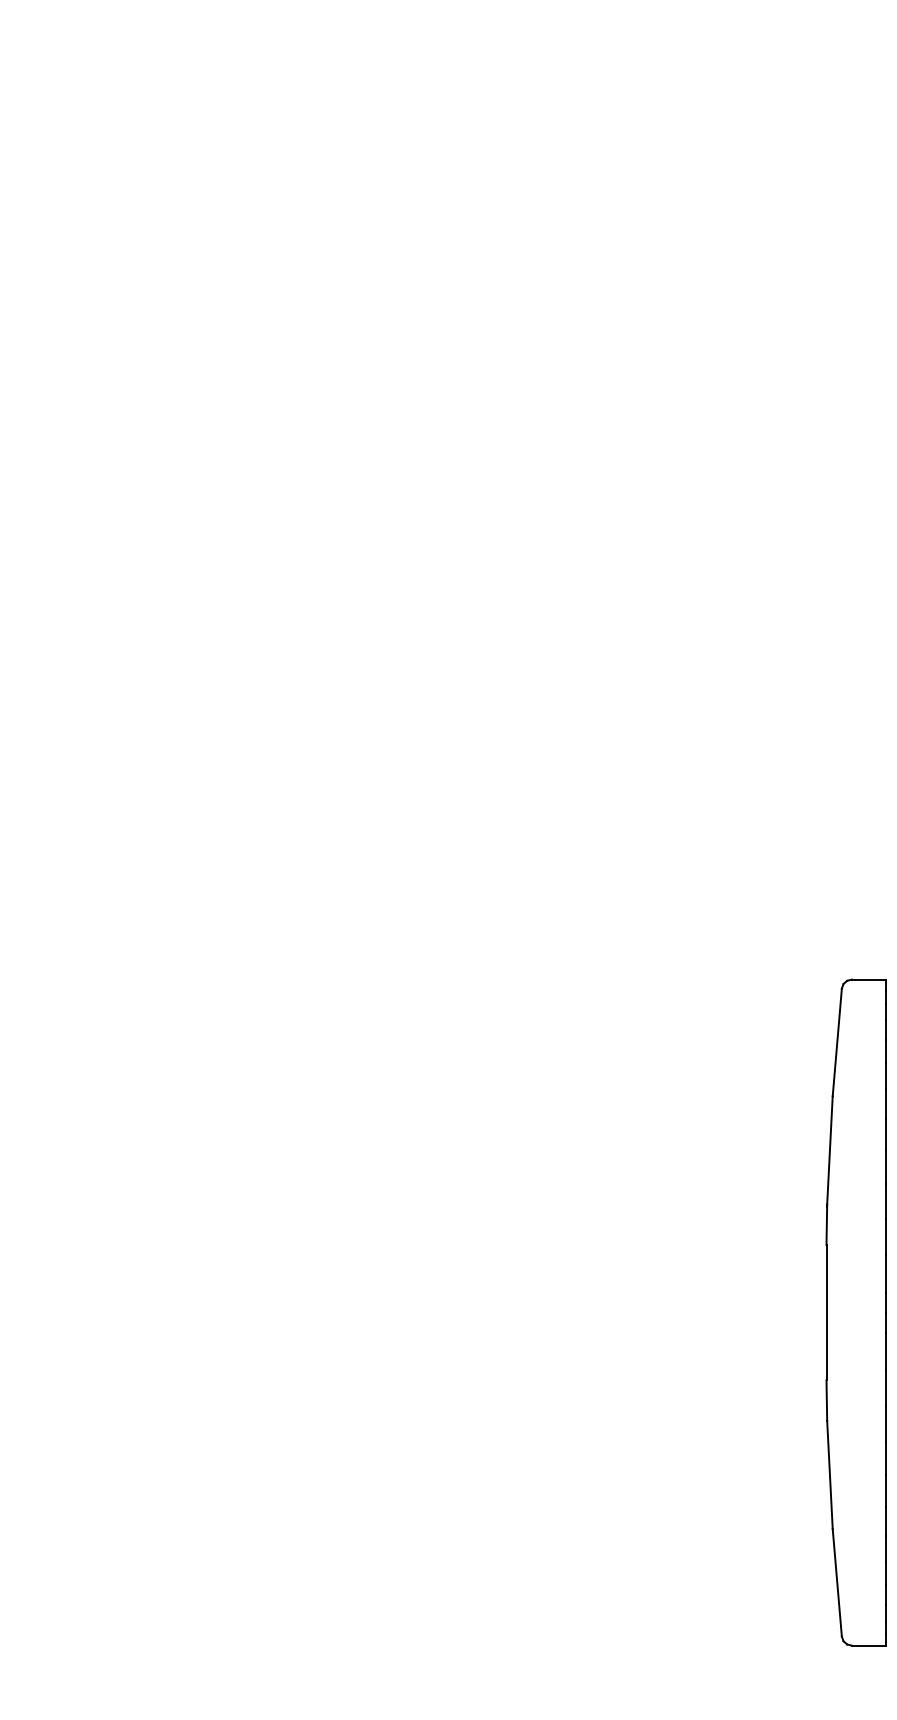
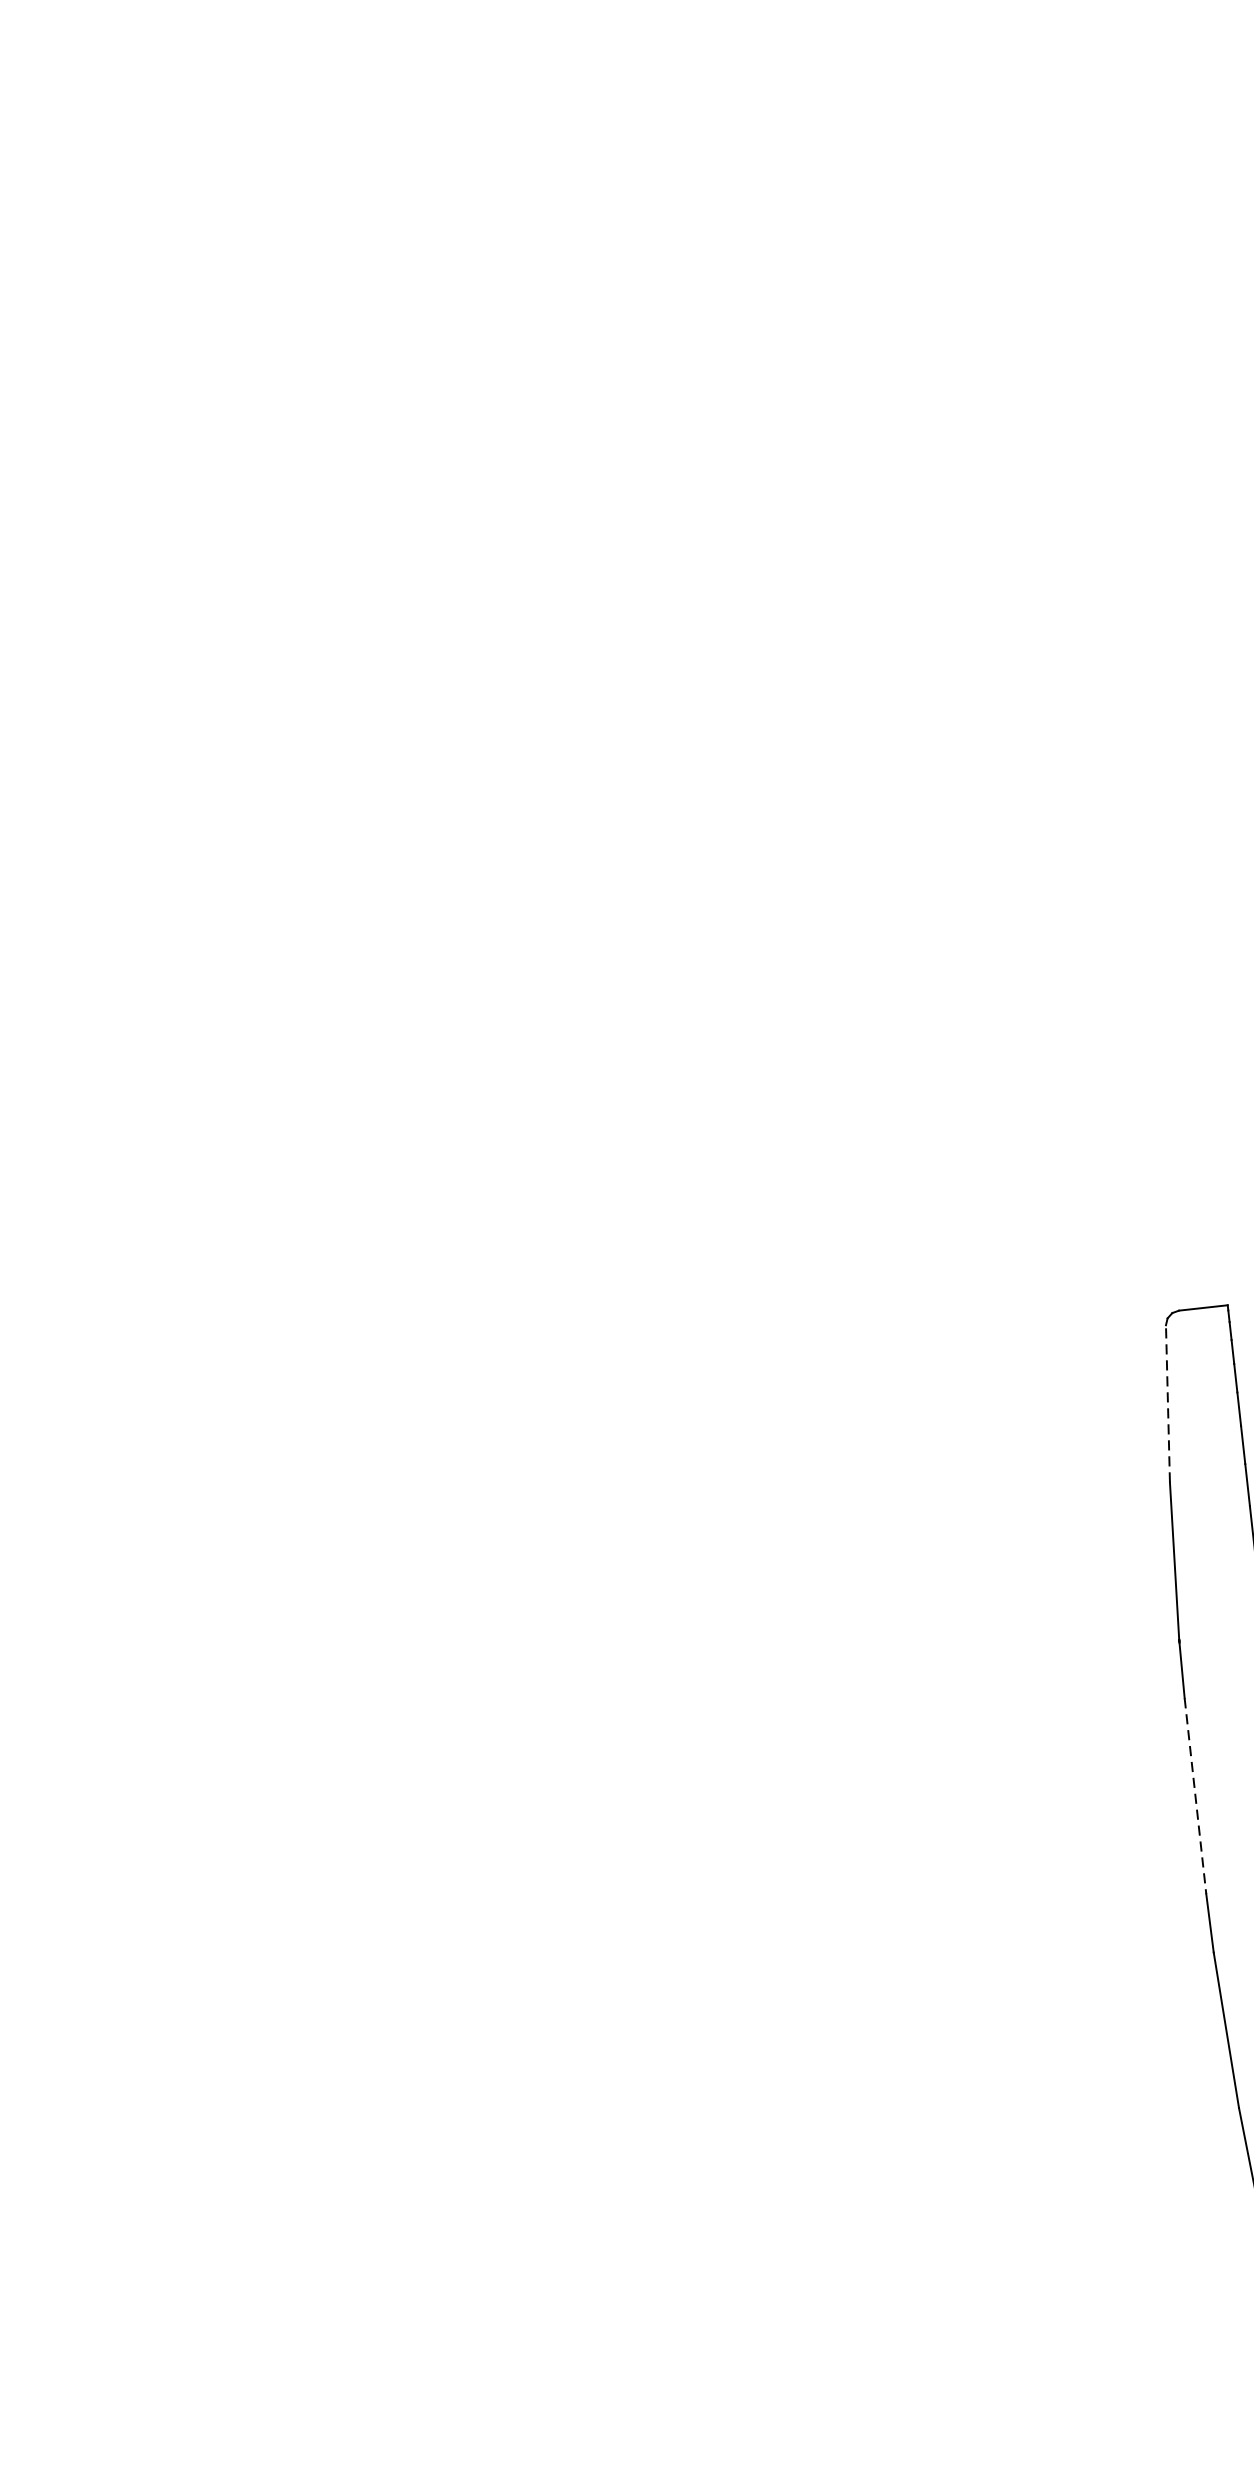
line: (837, 1042) -> (1168, 1403), solid -> dashed
line: (826, 1312) -> (1195, 1796), solid -> dashed

